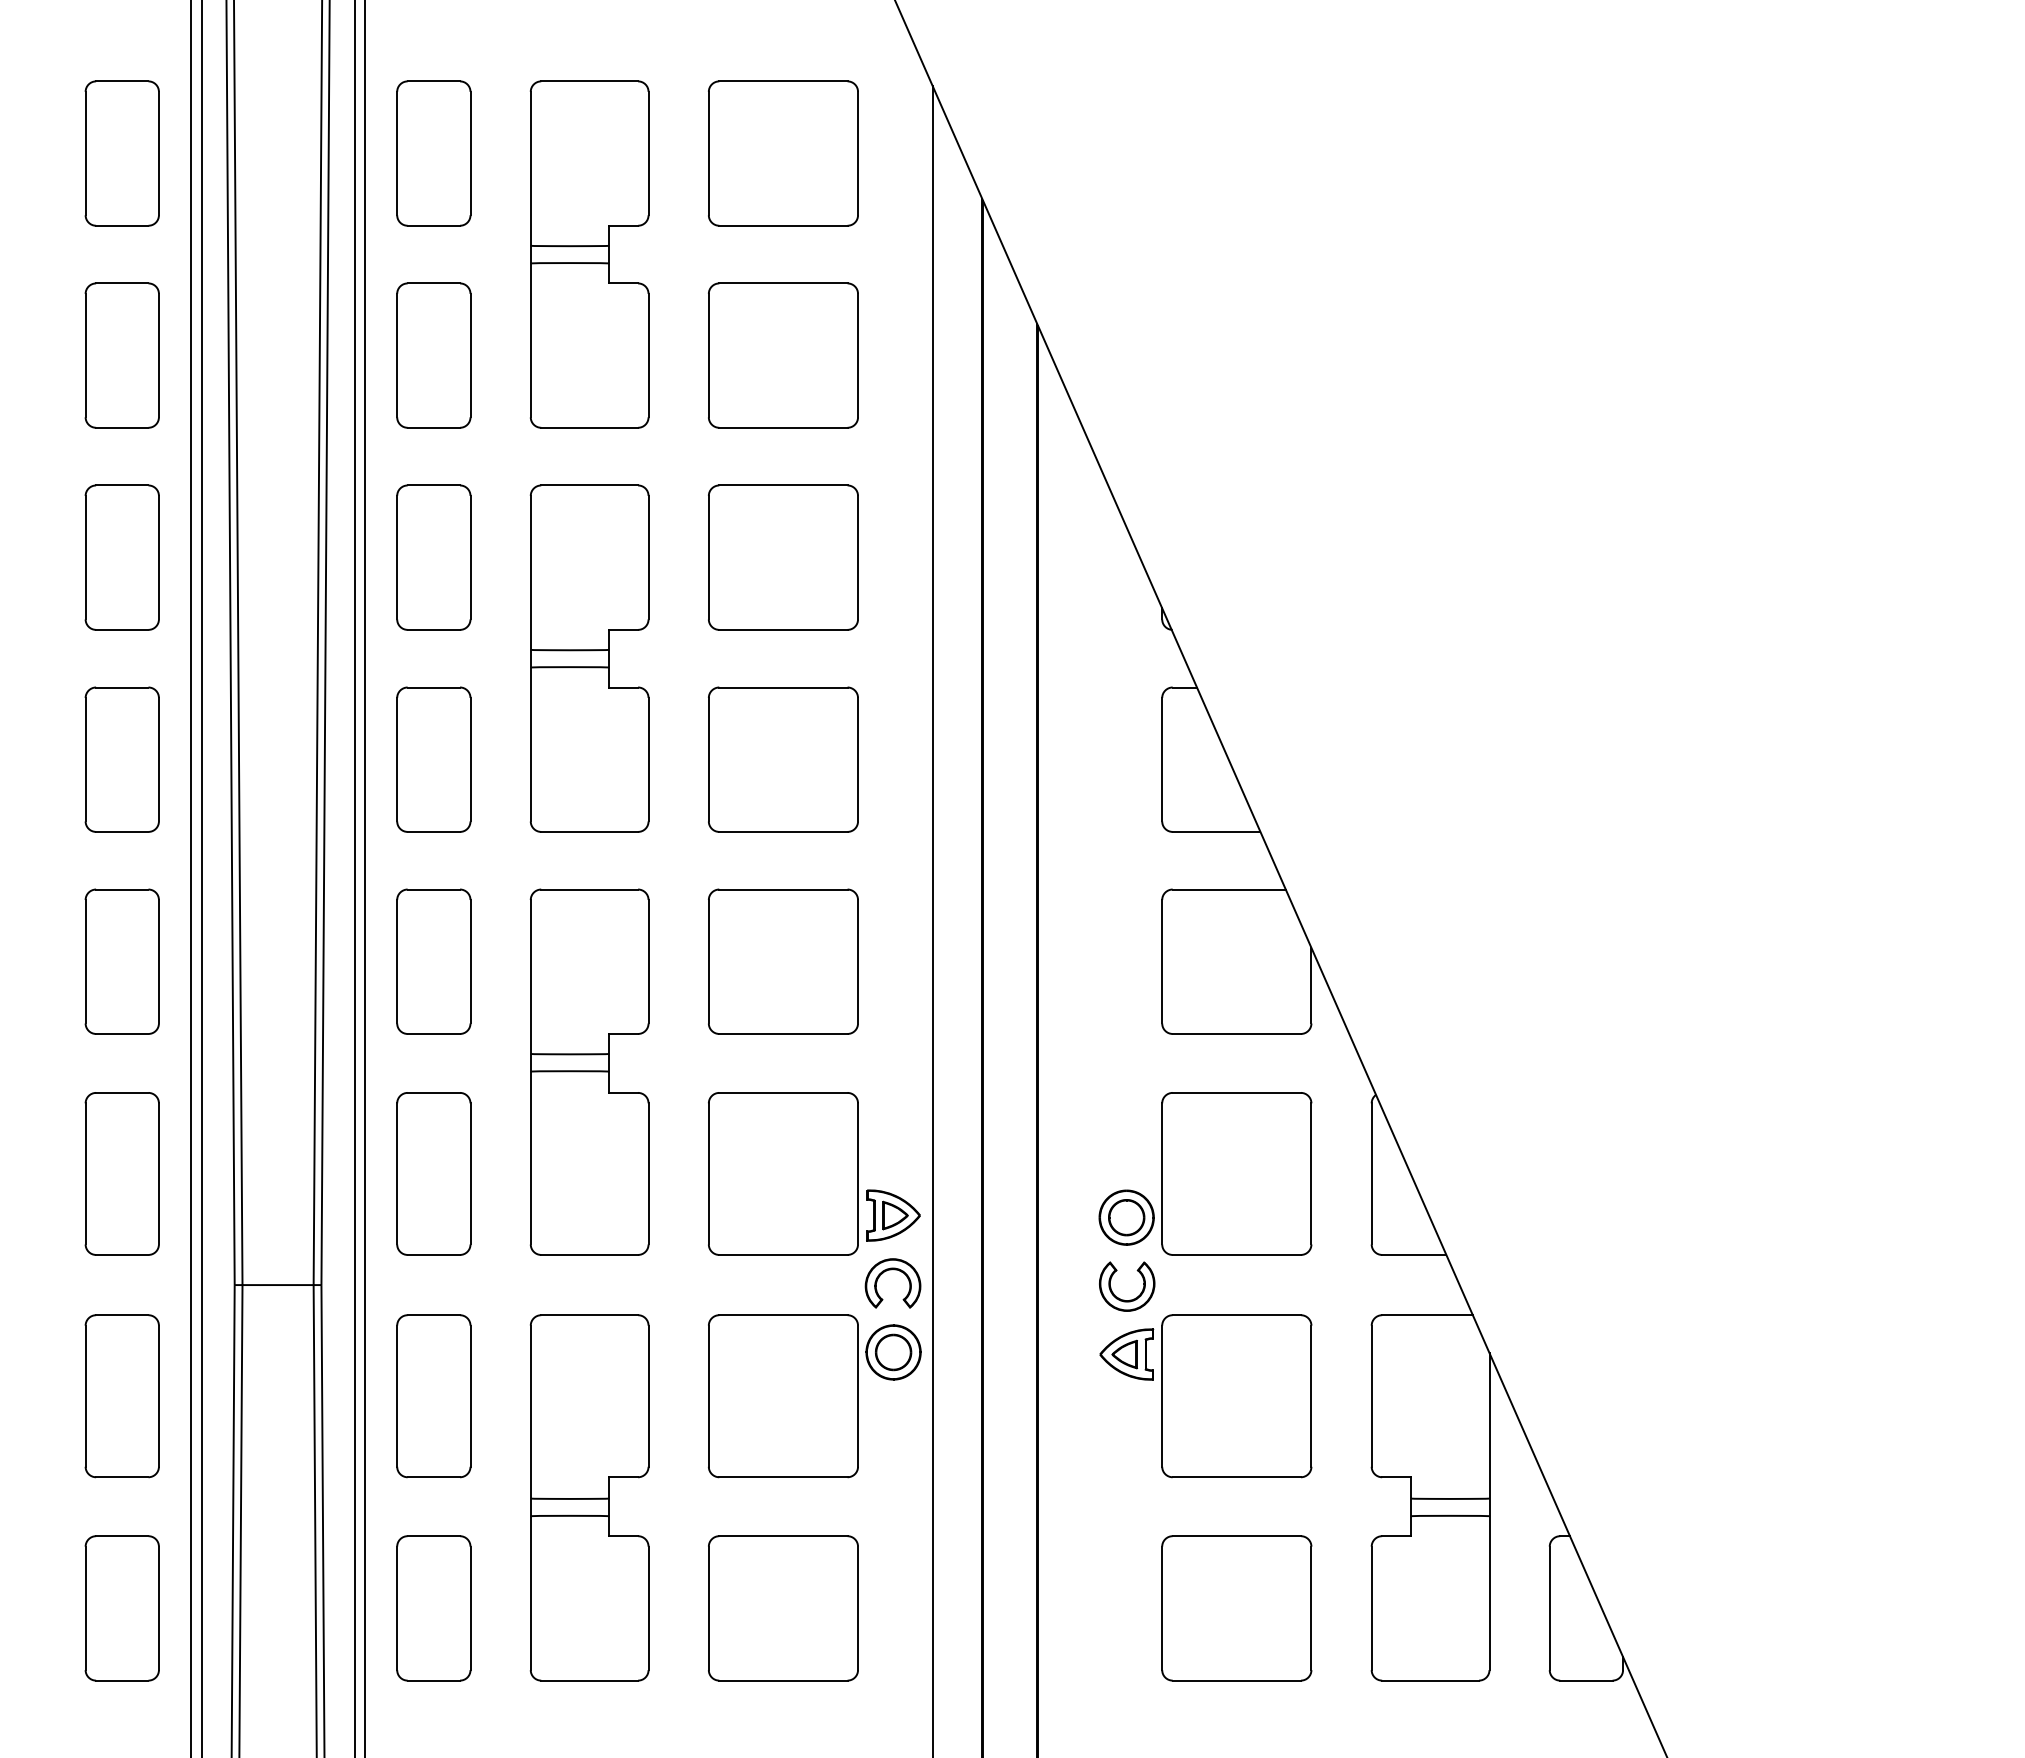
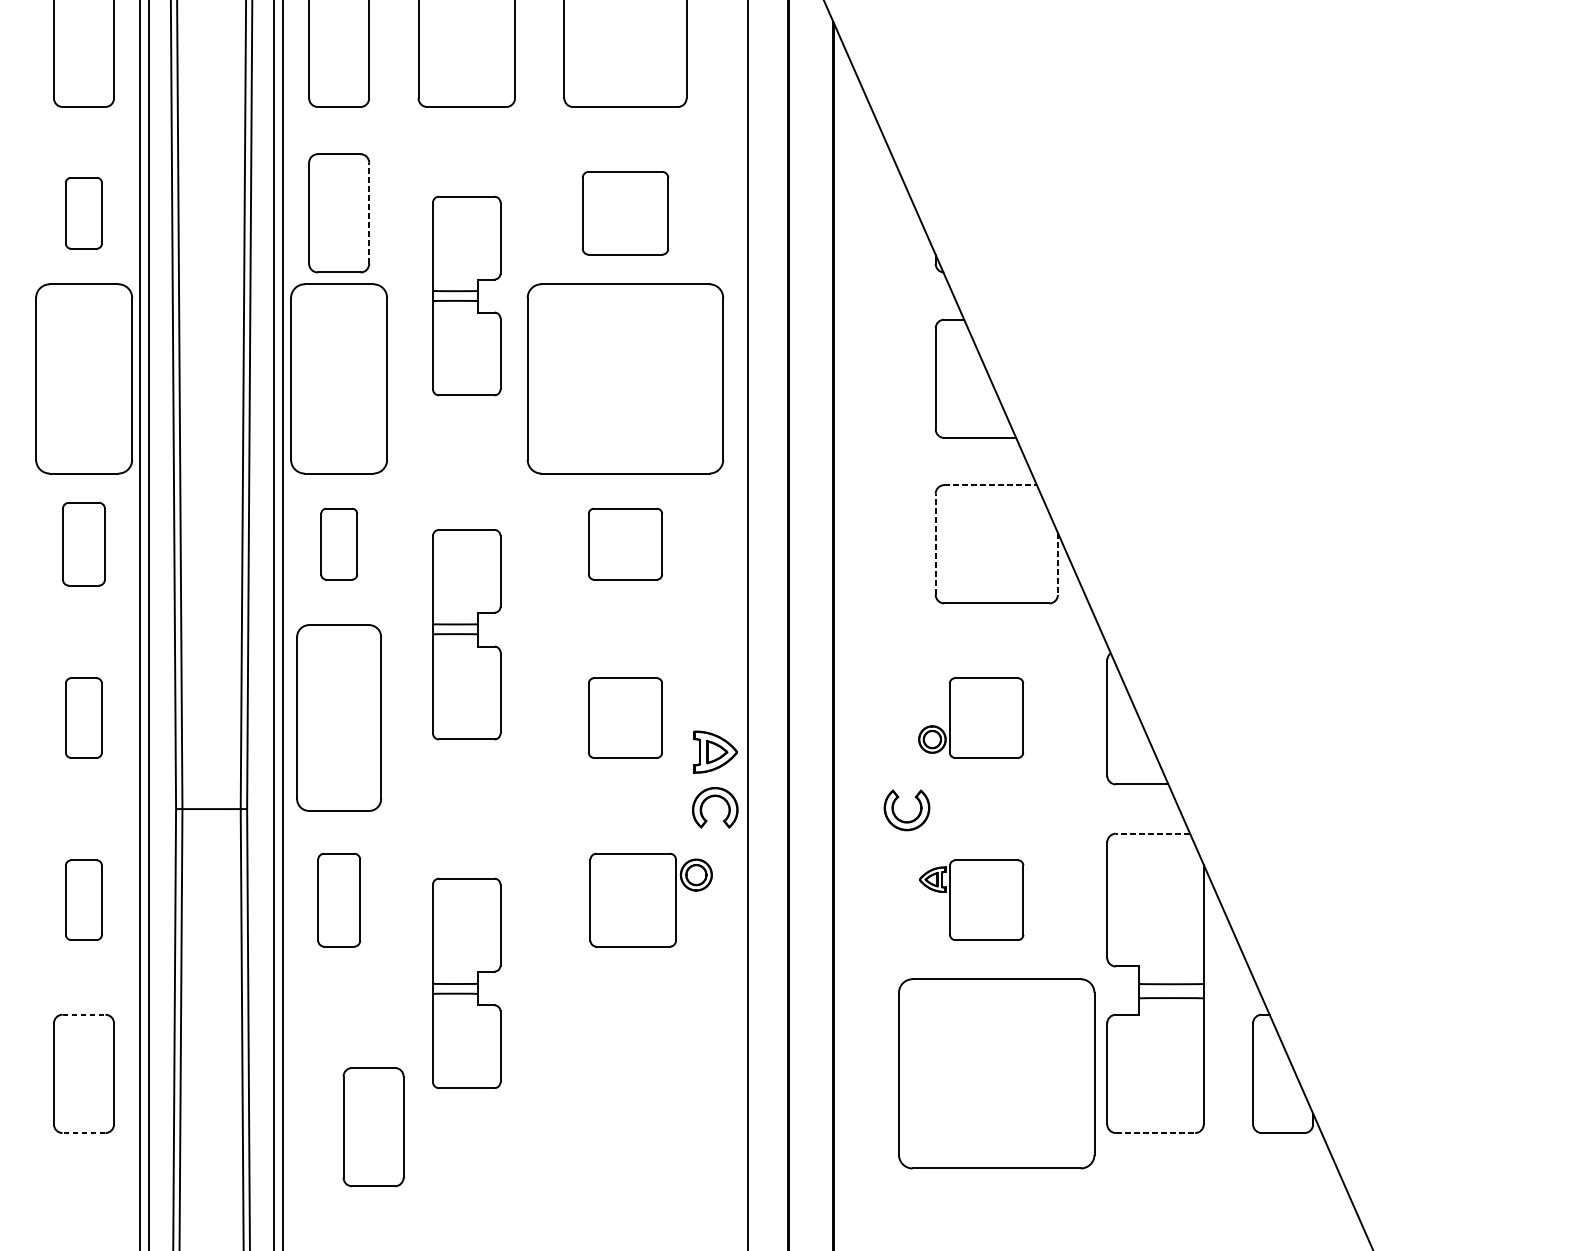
part: (121, 557) -> (83, 213), size x0.6
line: (470, 557) -> (369, 213), solid -> dashed
part: (783, 557) -> (625, 213), size x0.7
part: (589, 658) -> (466, 295), size x0.7
part: (121, 759) -> (83, 378), size x1.6
part: (433, 759) -> (338, 378), size x1.6
part: (783, 759) -> (625, 378), size x1.6
line: (1229, 889) -> (990, 485), solid -> dashed
part: (121, 961) -> (83, 544), size x0.7
part: (433, 961) -> (338, 544), size x0.6
part: (783, 961) -> (625, 544), size x0.6
line: (1162, 961) -> (935, 544), solid -> dashed
line: (1311, 985) -> (1057, 563), solid -> dashed
part: (589, 1071) -> (466, 634), size x0.7
part: (121, 1173) -> (83, 717), size x0.6
part: (433, 1173) -> (338, 717), size x1.4
part: (783, 1173) -> (625, 717), size x0.6
part: (1205, 1173) -> (971, 717), size x0.6
line: (1427, 1315) -> (1152, 834), solid -> dashed
part: (121, 1396) -> (83, 900), size x0.6
part: (433, 1396) -> (338, 900), size x0.7
part: (814, 1396) -> (650, 900), size x0.7
part: (1205, 1396) -> (971, 900), size x0.6
part: (589, 1497) -> (466, 983), size x0.7
line: (122, 1536) -> (84, 1015), solid -> dashed
part: (433, 1608) -> (373, 1127), moved
part: (783, 1608) -> (625, 1073), removed
part: (1236, 1608) -> (996, 1073), size x1.6
line: (121, 1680) -> (83, 1132), solid -> dashed
line: (1431, 1680) -> (1156, 1132), solid -> dashed

